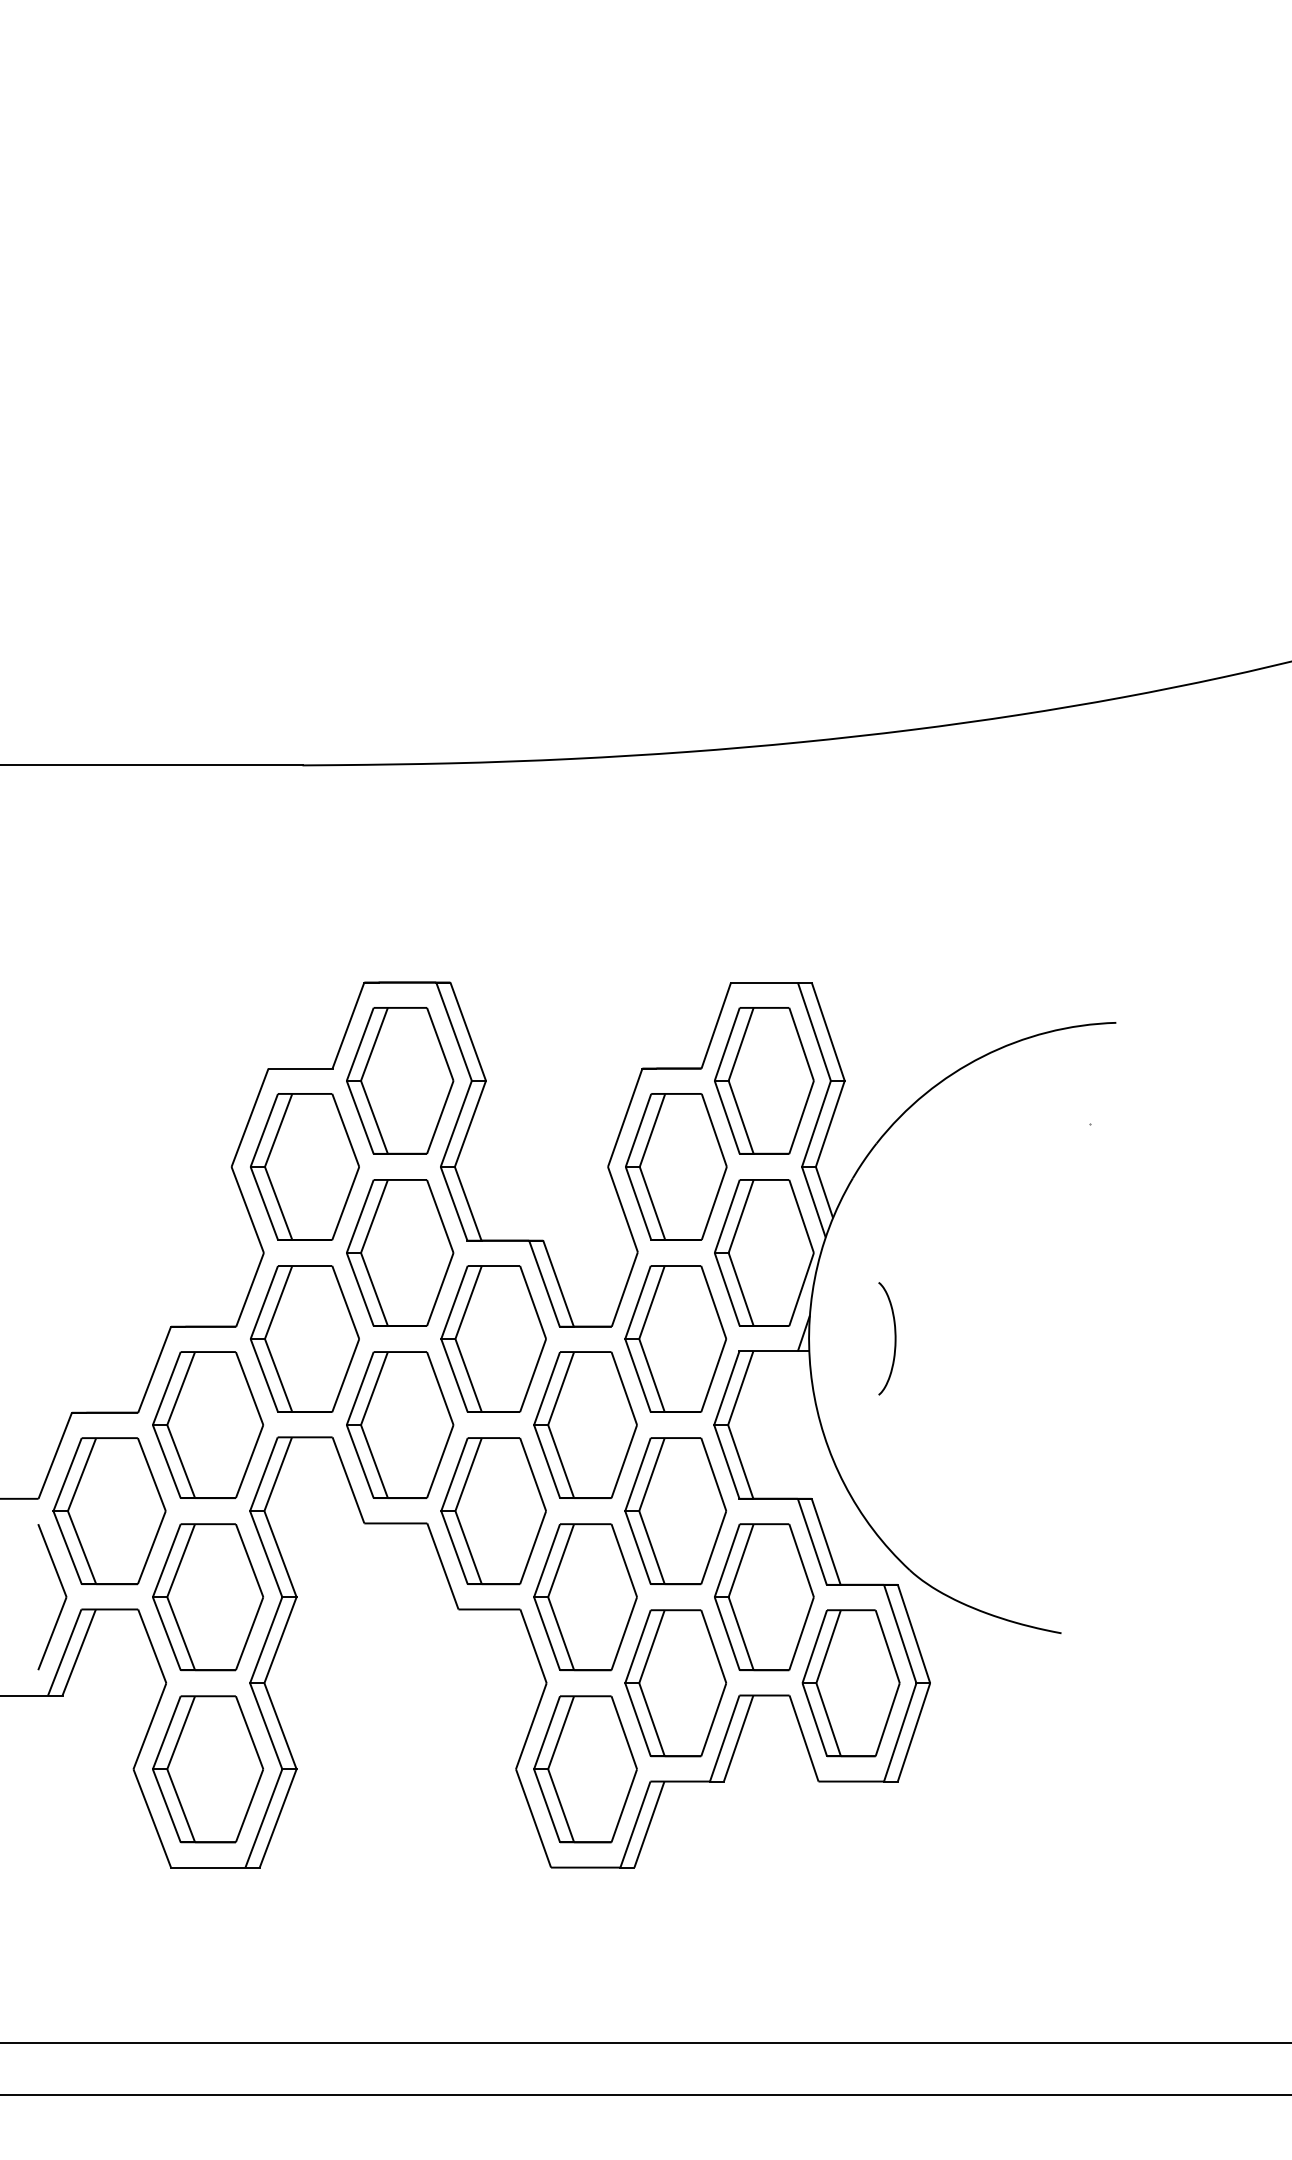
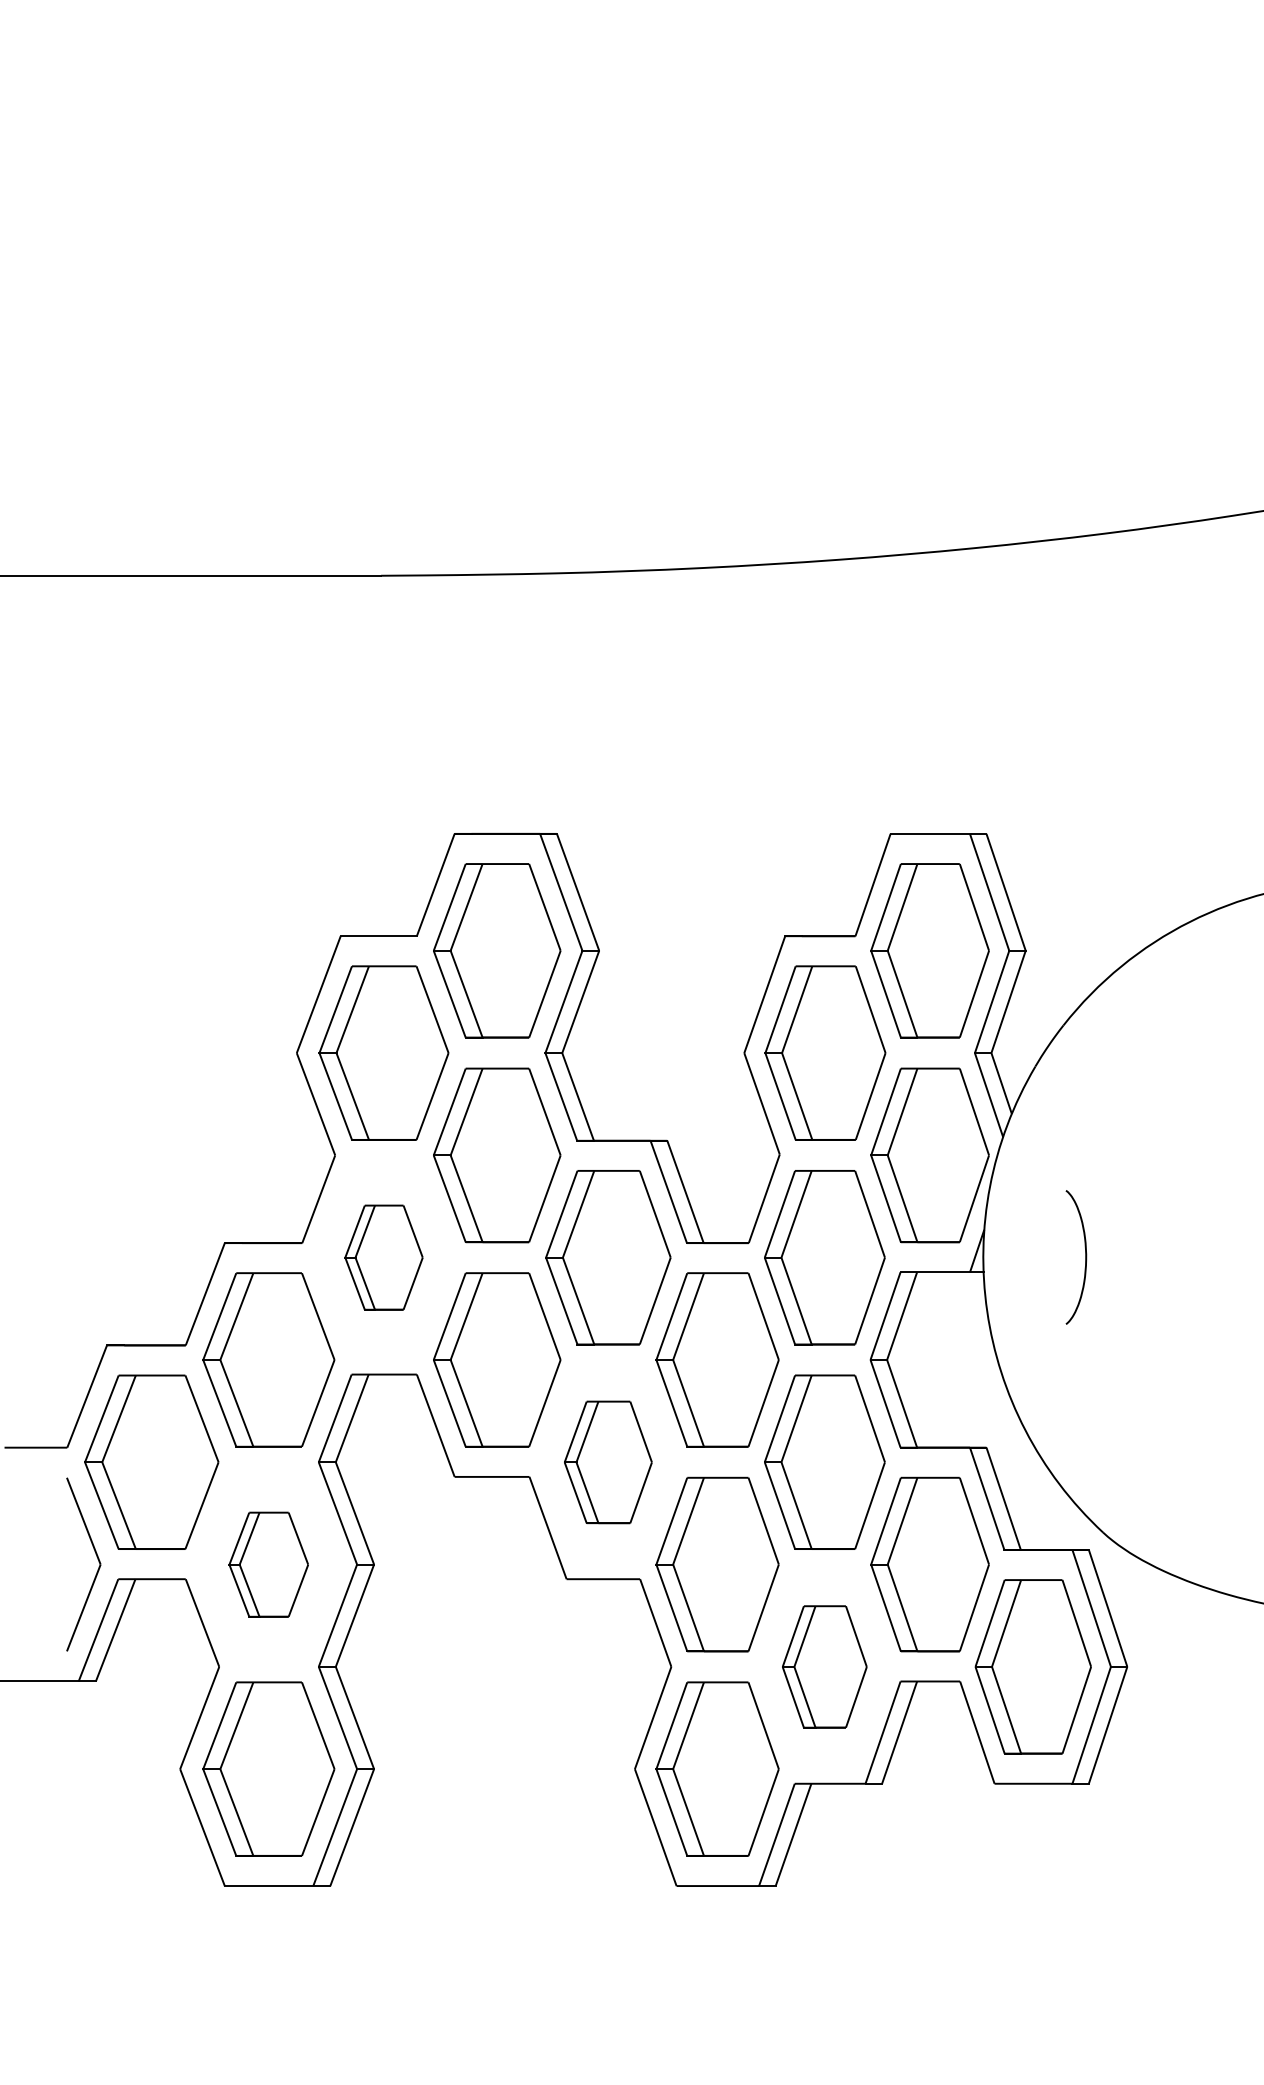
part: (304, 1338) -> (383, 1257), size x0.6
part: (493, 1511) -> (608, 1462), size x0.7
part: (207, 1597) -> (268, 1564), size x0.6
part: (675, 1683) -> (824, 1667), size x0.7

